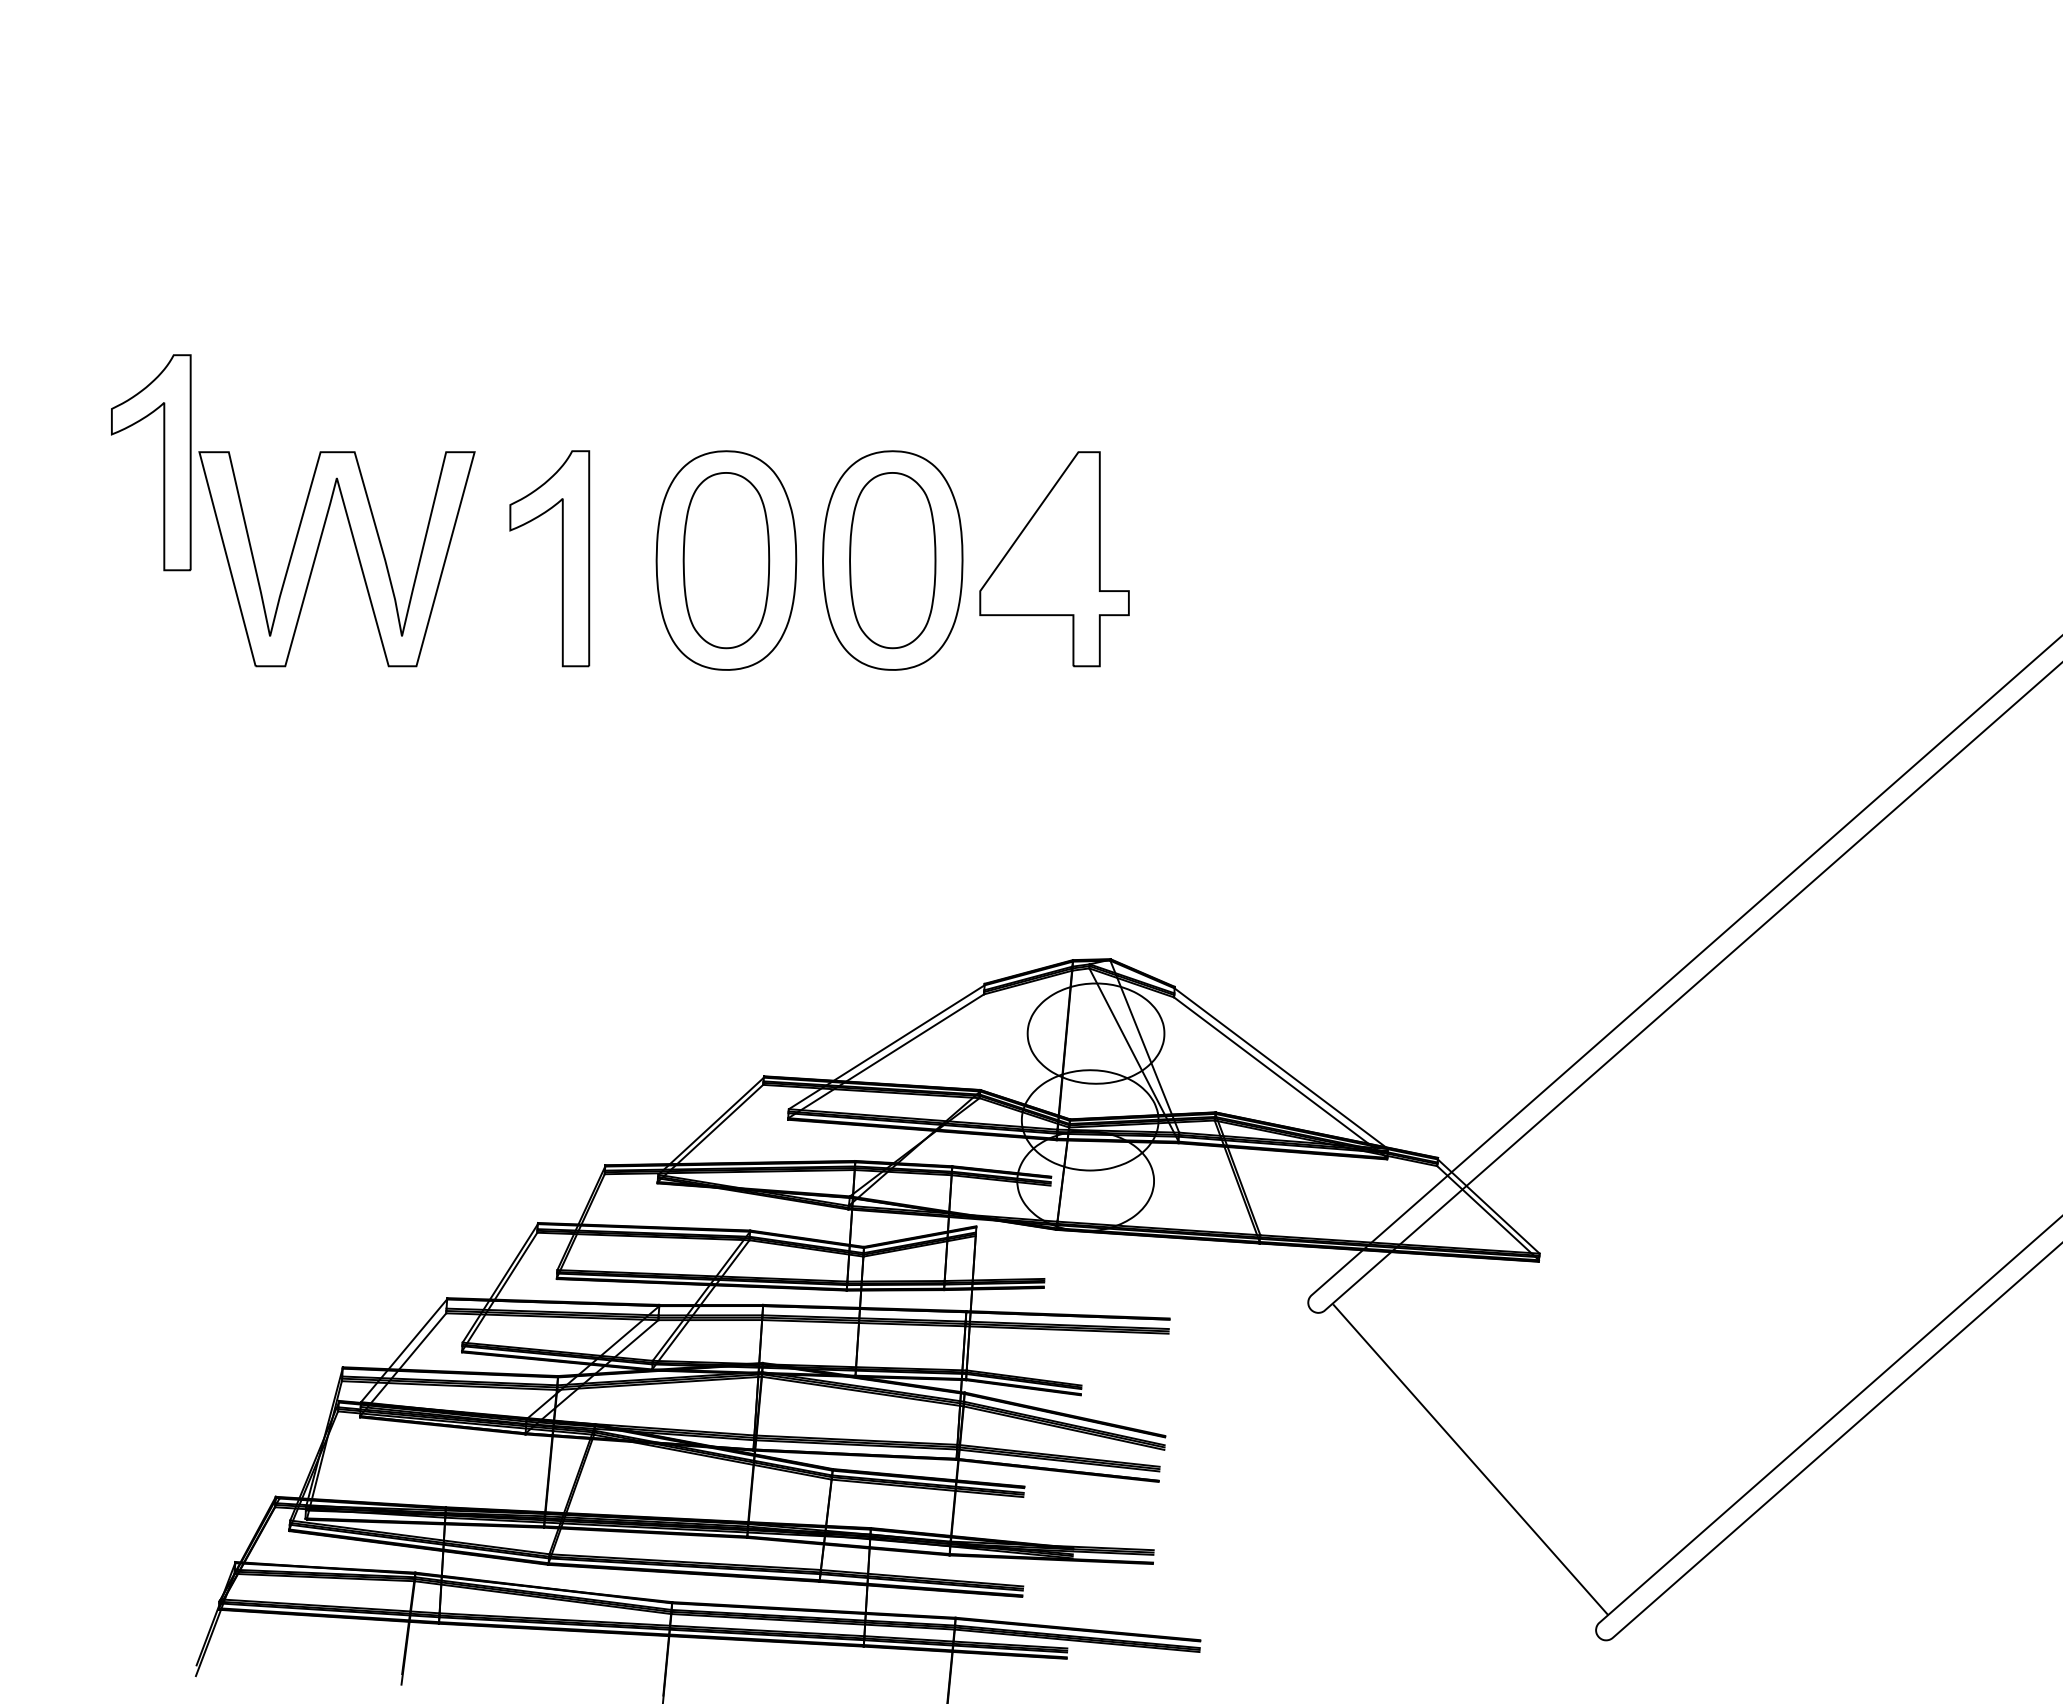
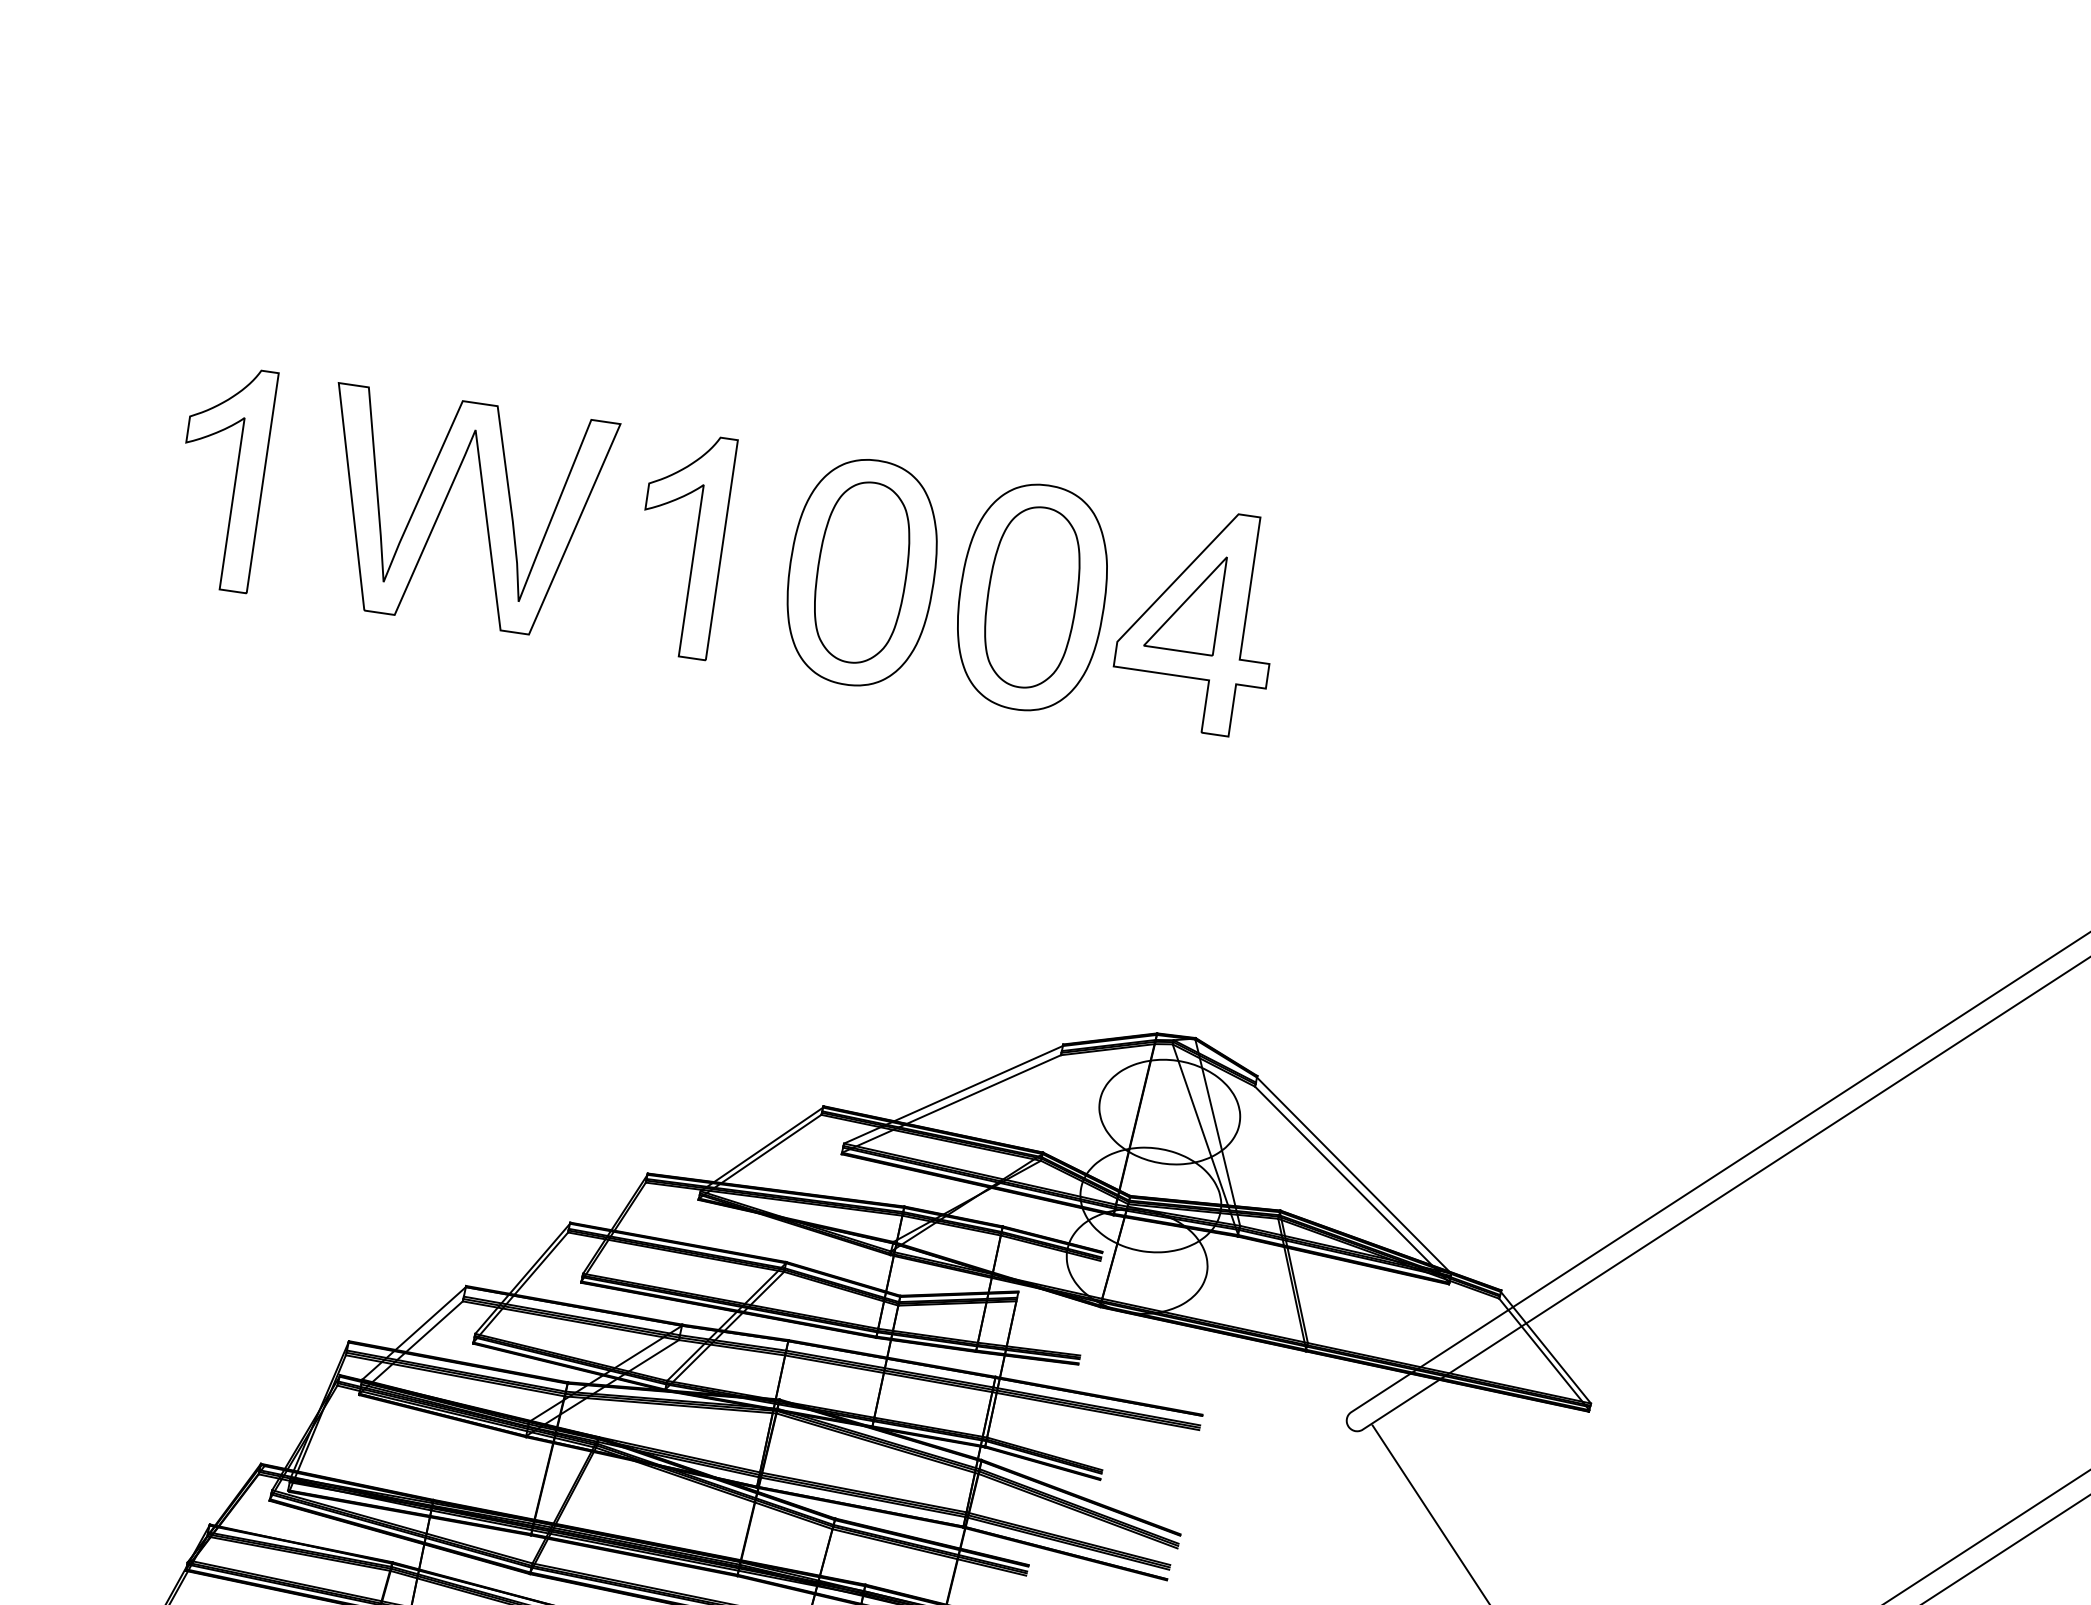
part: (163, 462) -> (234, 478), moved
part: (1039, 542) -> (1185, 600), added

